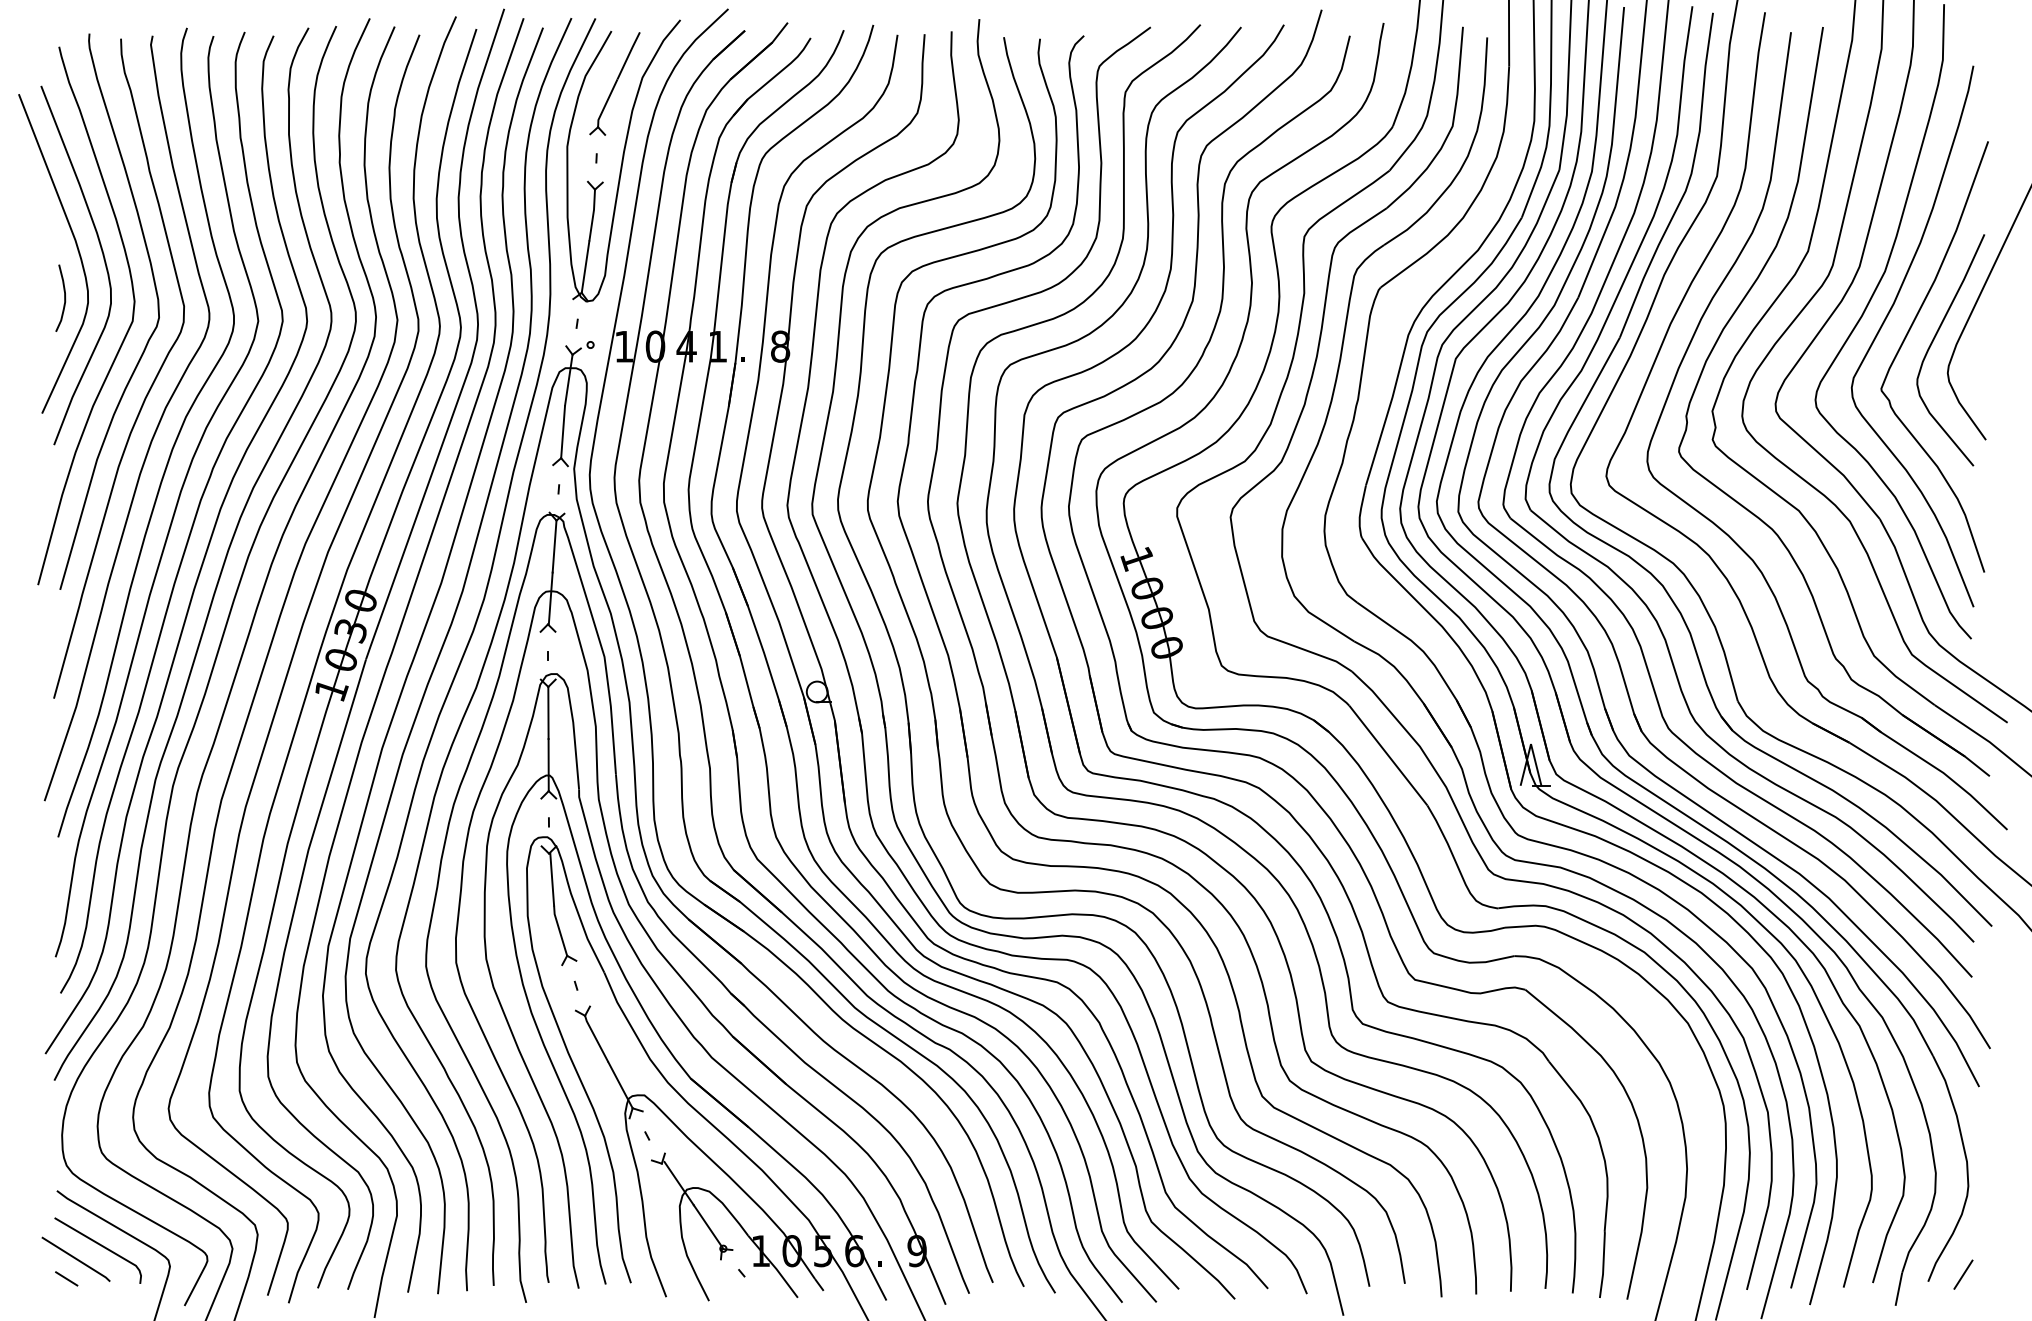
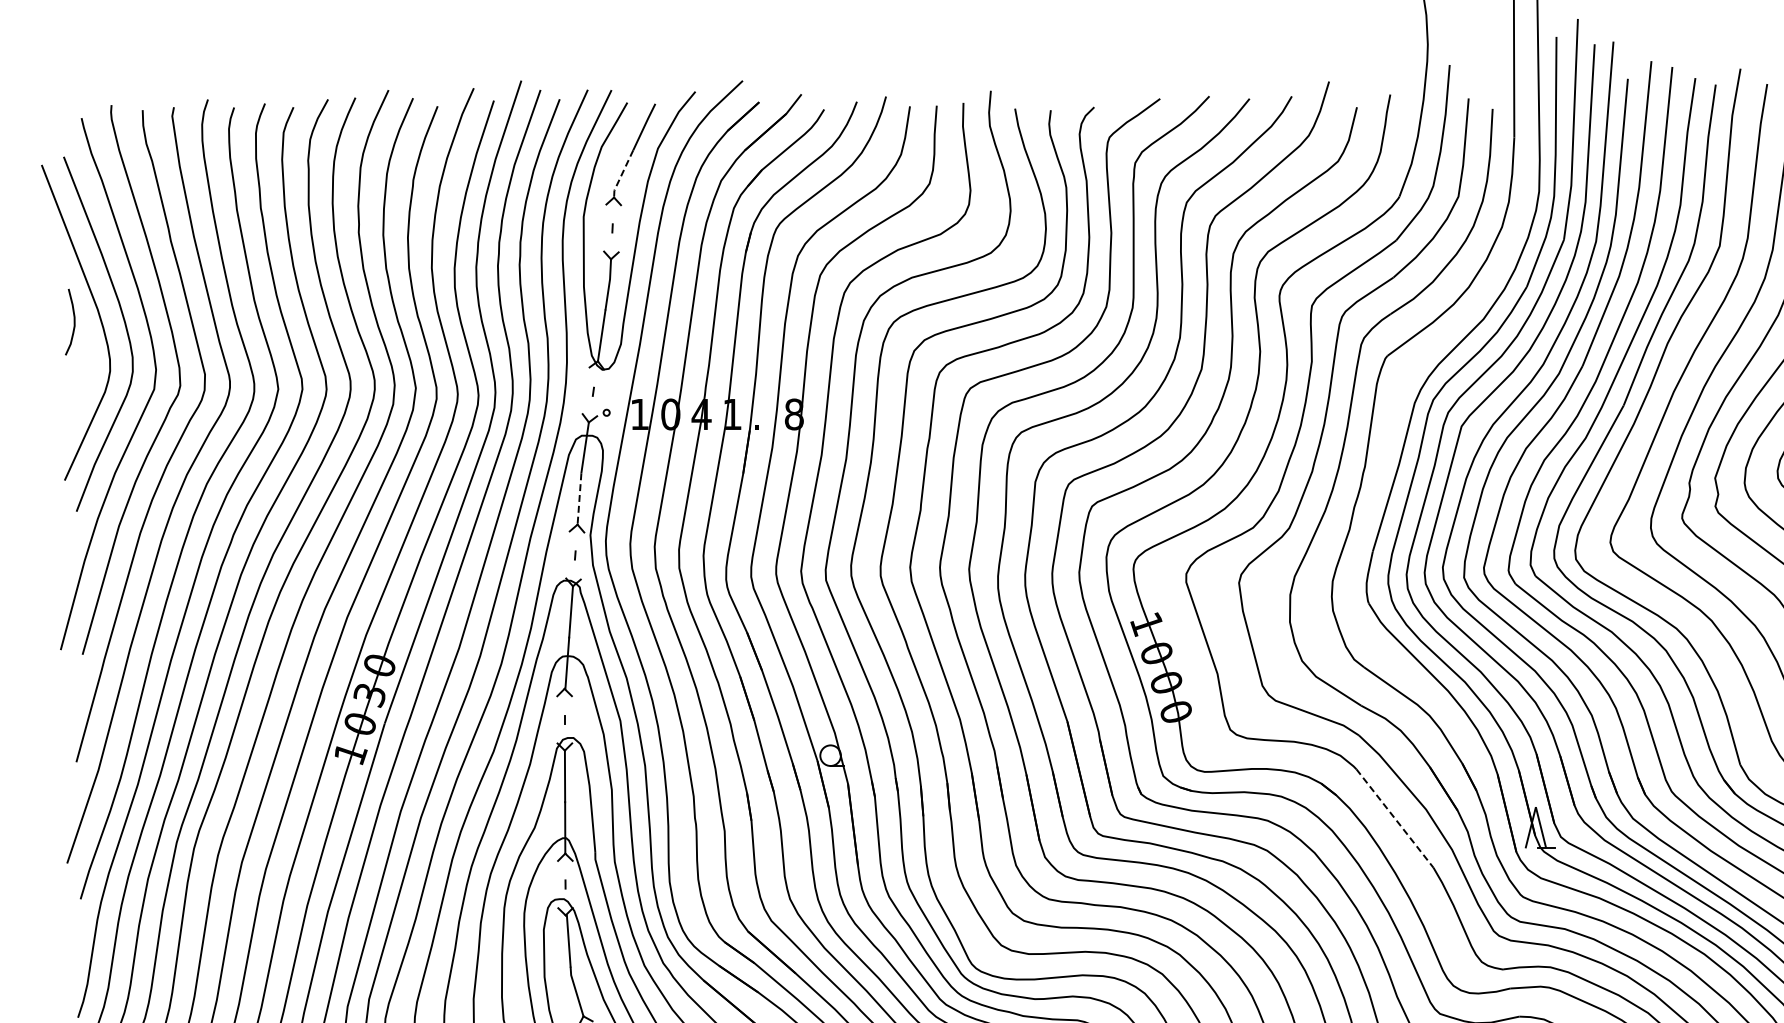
line: (606, 103) -> (622, 174), solid -> dashed
curve: (64, 297) -> (74, 321), moved
line: (563, 432) -> (579, 499), solid -> dashed
line: (1388, 756) -> (1395, 819), solid -> dashed

